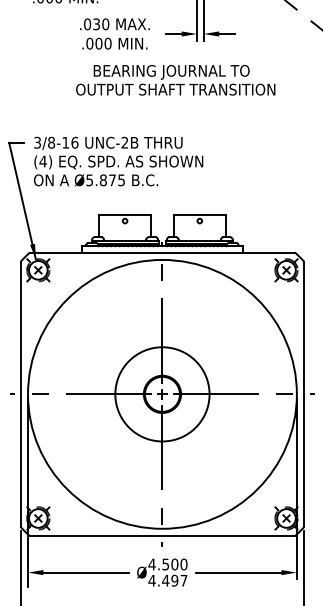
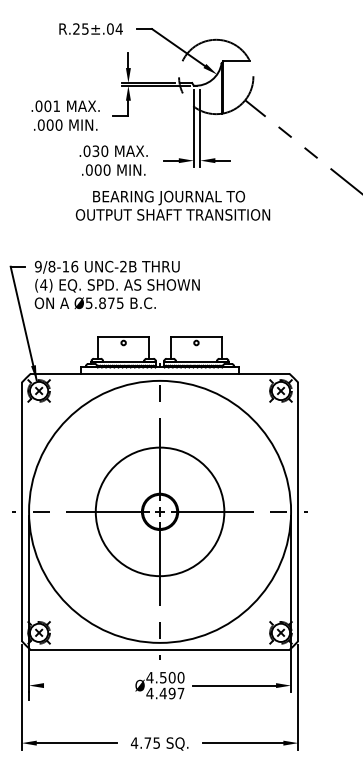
text: (36, 142) -> (37, 266), 3/8-16 -> 9/8-16
circle: (161, 393) -> (159, 511), size x1.4
line: (85, 572) -> (85, 685), removed

